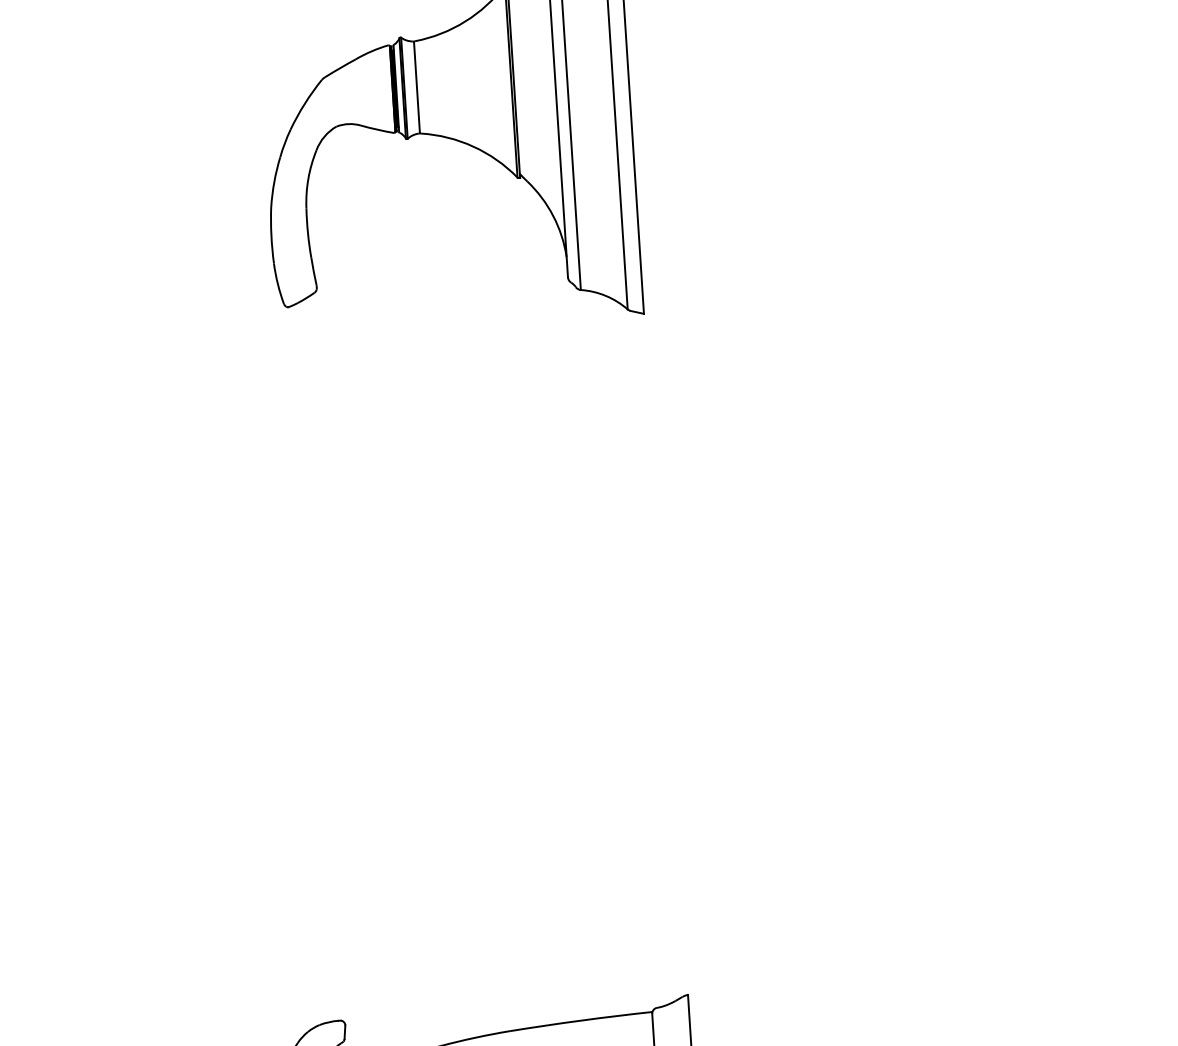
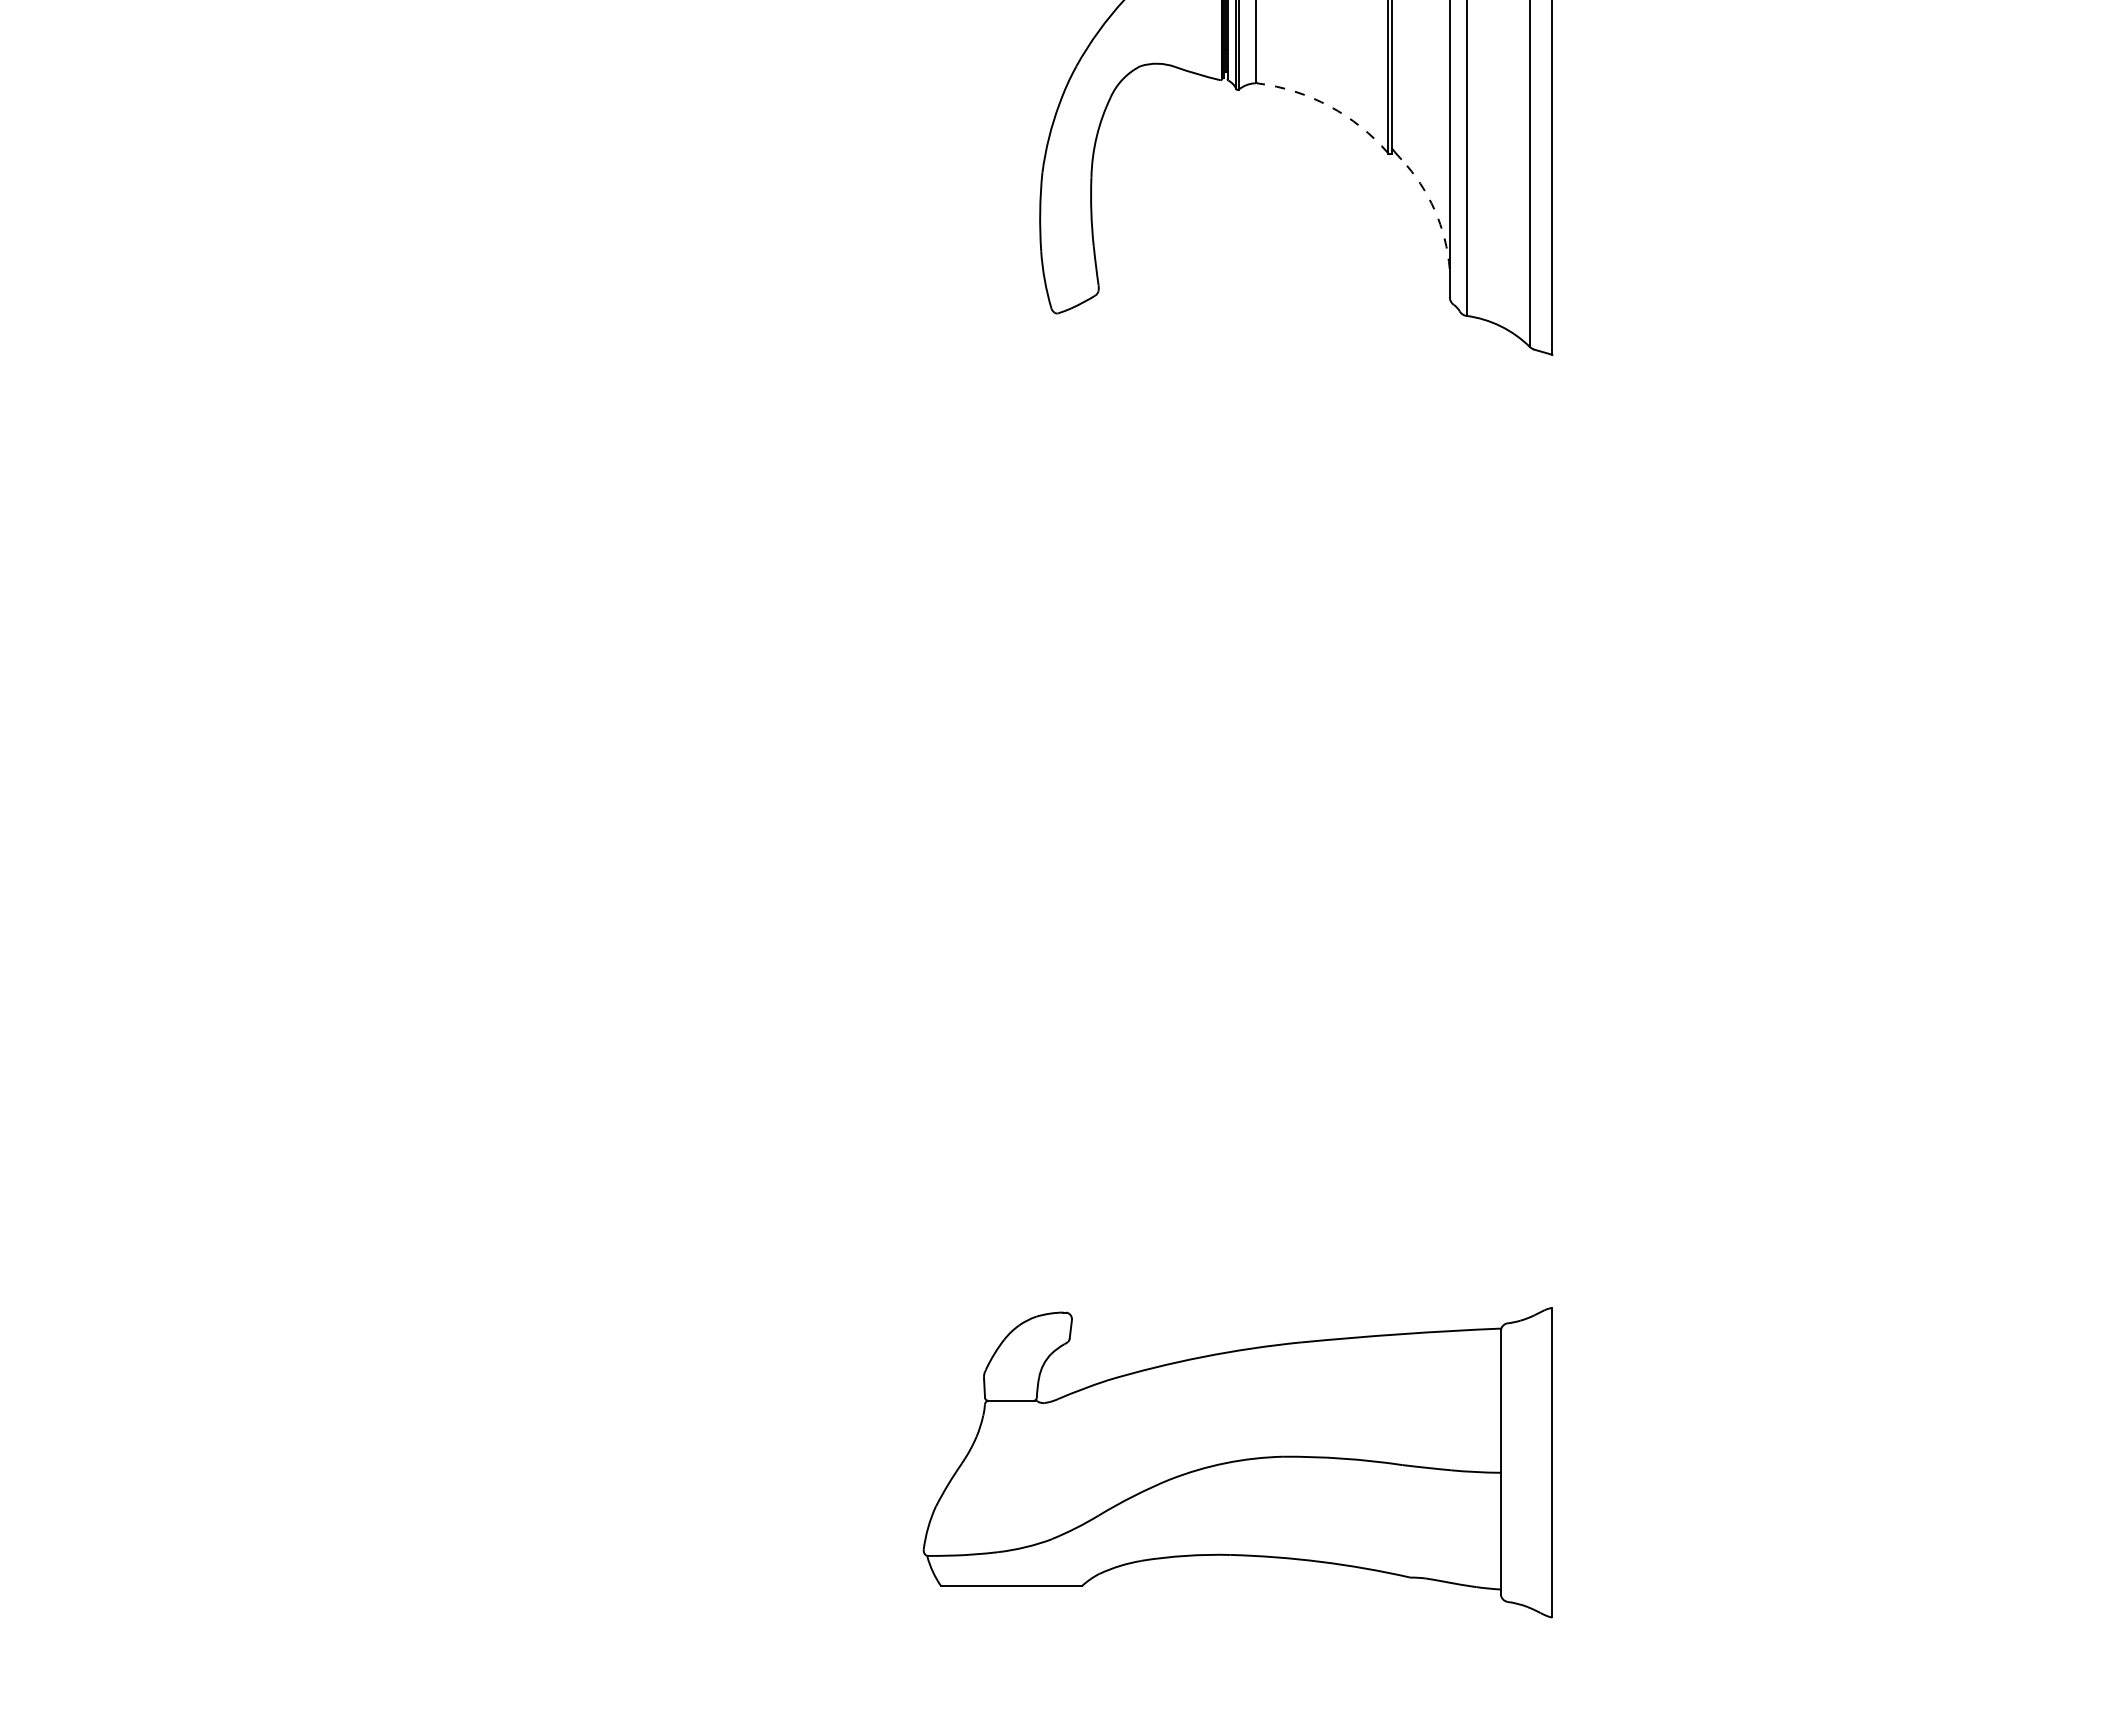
arc: (473, 146) -> (1329, 106), solid -> dashed
arc: (553, 216) -> (1434, 210), solid -> dashed

